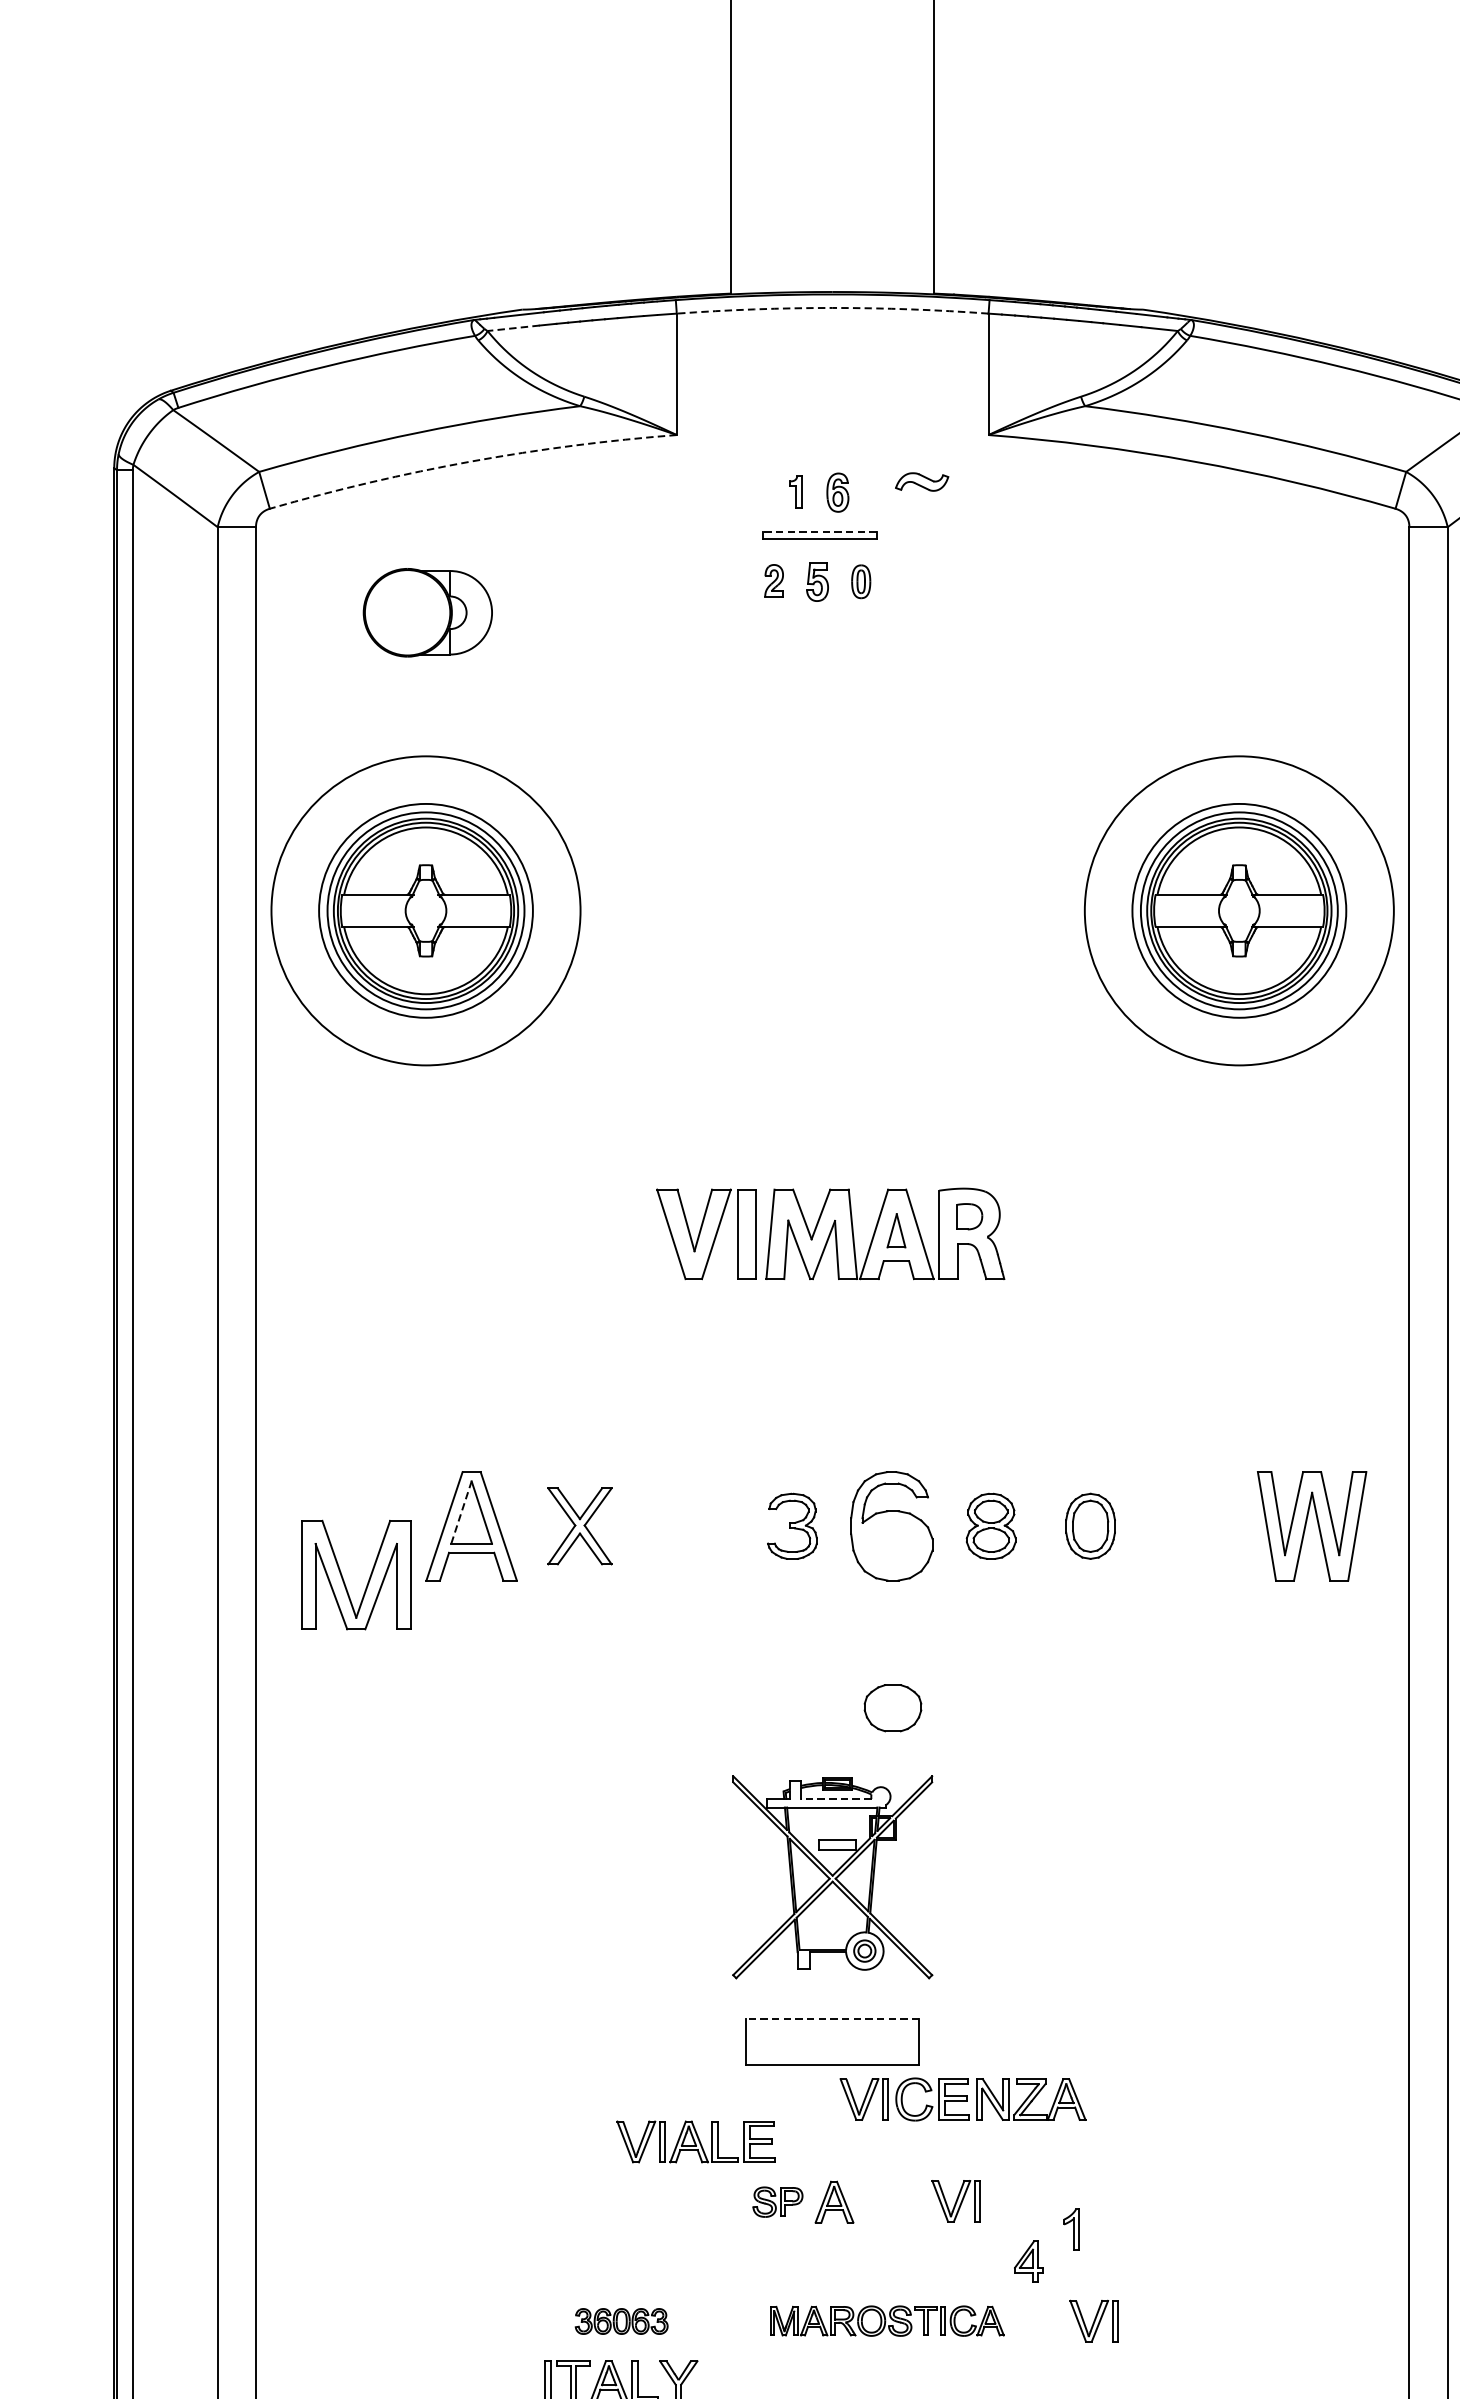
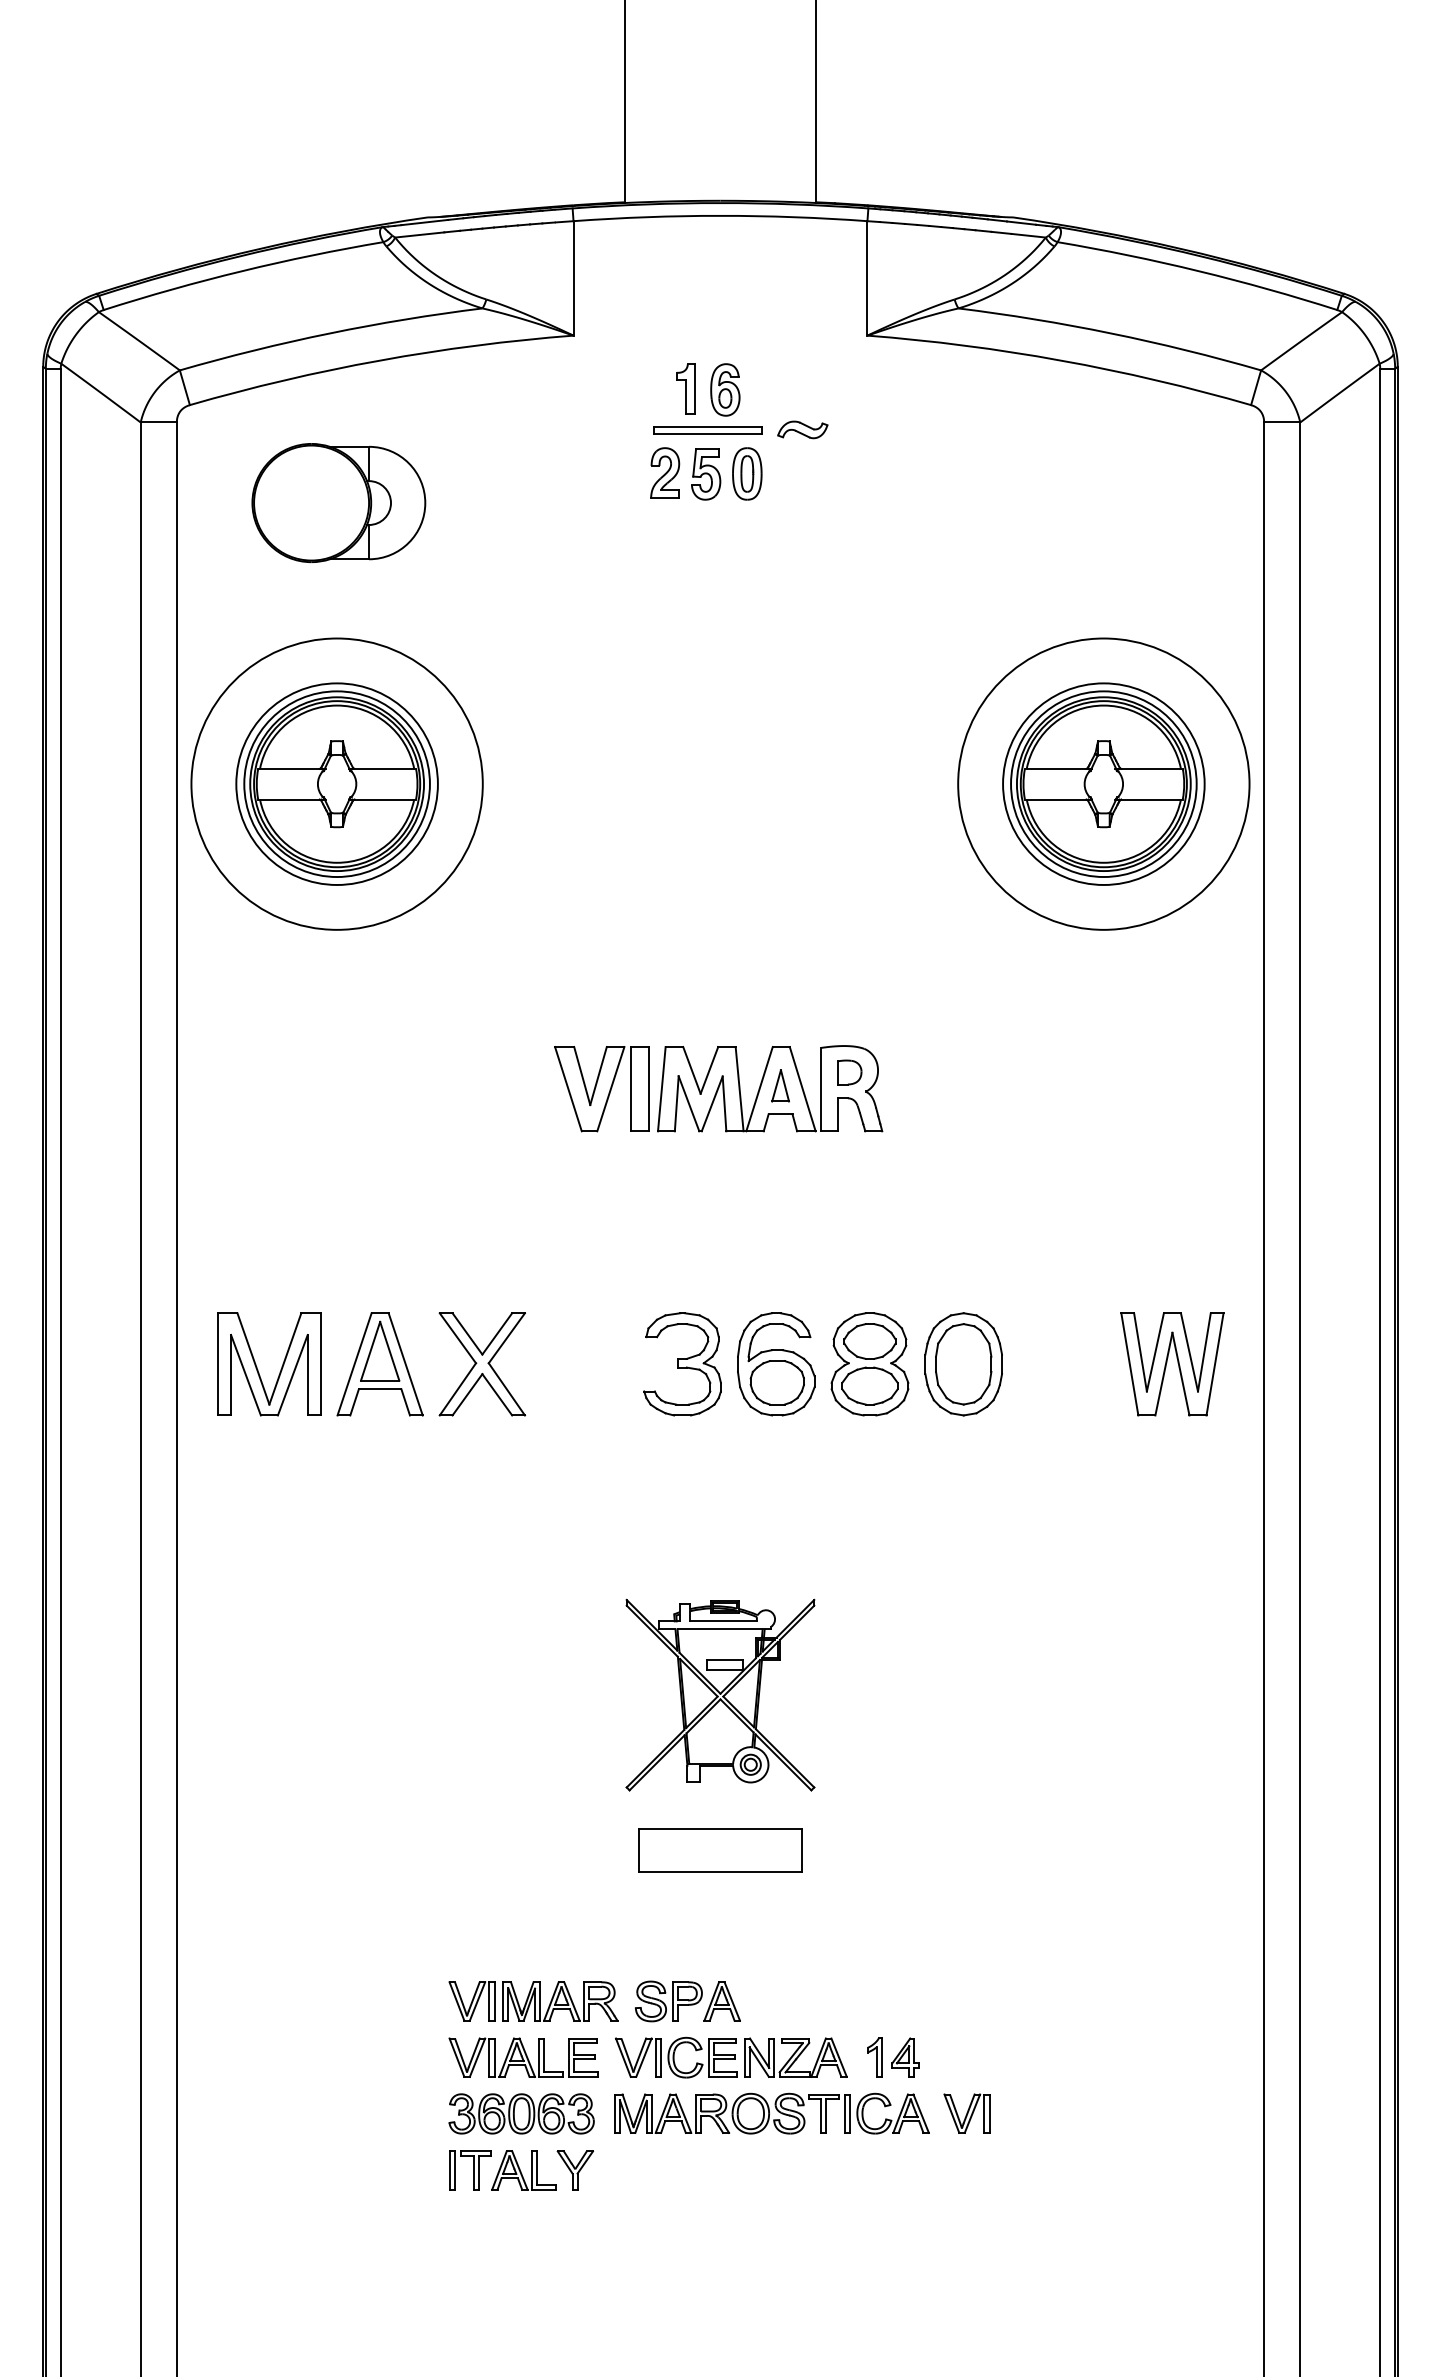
arc: (832, 307) -> (720, 215), dashed -> solid
line: (513, 327) -> (419, 234), dashed -> solid
arc: (470, 461) -> (379, 360), dashed -> solid
part: (921, 481) -> (802, 429), moved
part: (795, 491) -> (685, 388), size x1.67
part: (838, 492) -> (725, 389), size x1.43
line: (819, 531) -> (708, 426), dashed -> solid
part: (774, 580) -> (665, 472), size x1.67
part: (861, 581) -> (747, 473), size x1.67
part: (817, 582) -> (706, 474), size x1.43
part: (427, 613) -> (338, 503), size x1.43
line: (461, 1512) -> (370, 1351), dashed -> solid
part: (579, 1526) -> (481, 1364), size x1.43
part: (792, 1526) -> (682, 1364), size x1.67
part: (990, 1526) -> (869, 1364), size x1.67
part: (1090, 1526) -> (963, 1364), size x1.67
part: (344, 1580) -> (258, 1369), moved
part: (892, 1707) -> (776, 1382), moved
line: (835, 1799) -> (723, 1621), dashed -> solid
line: (832, 2018) -> (720, 1828), dashed -> solid
part: (963, 2099) -> (731, 2057), moved
part: (695, 2141) -> (523, 2057), moved
part: (955, 2201) -> (836, 2000), removed
part: (634, 2202) -> (533, 2001), added
part: (777, 2202) -> (668, 2001), size x1.43
part: (1071, 2229) -> (874, 2057), moved
part: (621, 2321) -> (521, 2113), size x1.67
part: (886, 2321) -> (771, 2113), size x1.43

